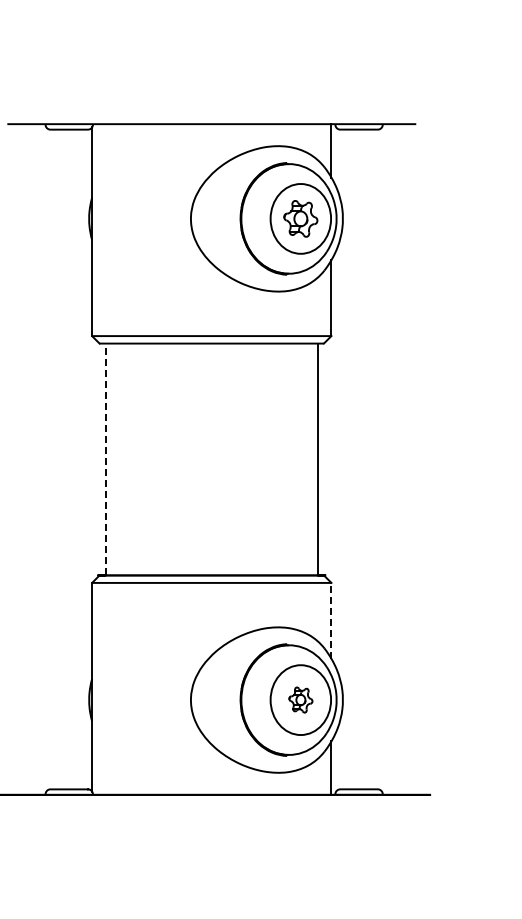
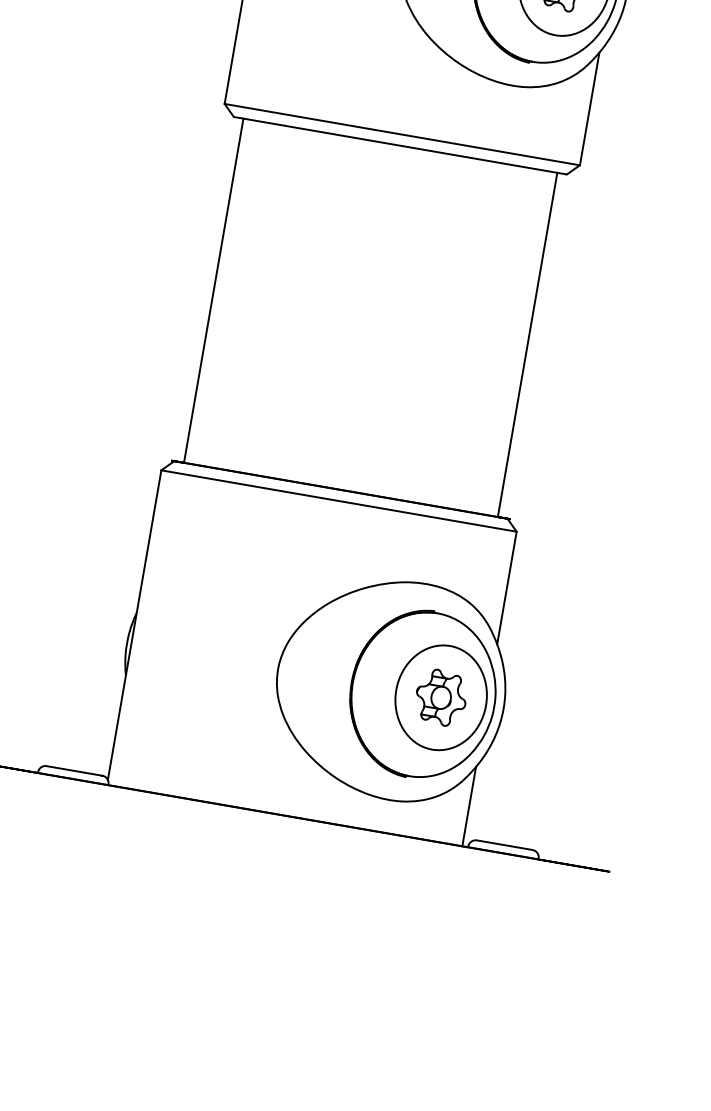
line: (106, 459) -> (214, 290), dashed -> solid
line: (331, 620) -> (507, 587), dashed -> solid
part: (300, 699) -> (440, 696), size x1.43

